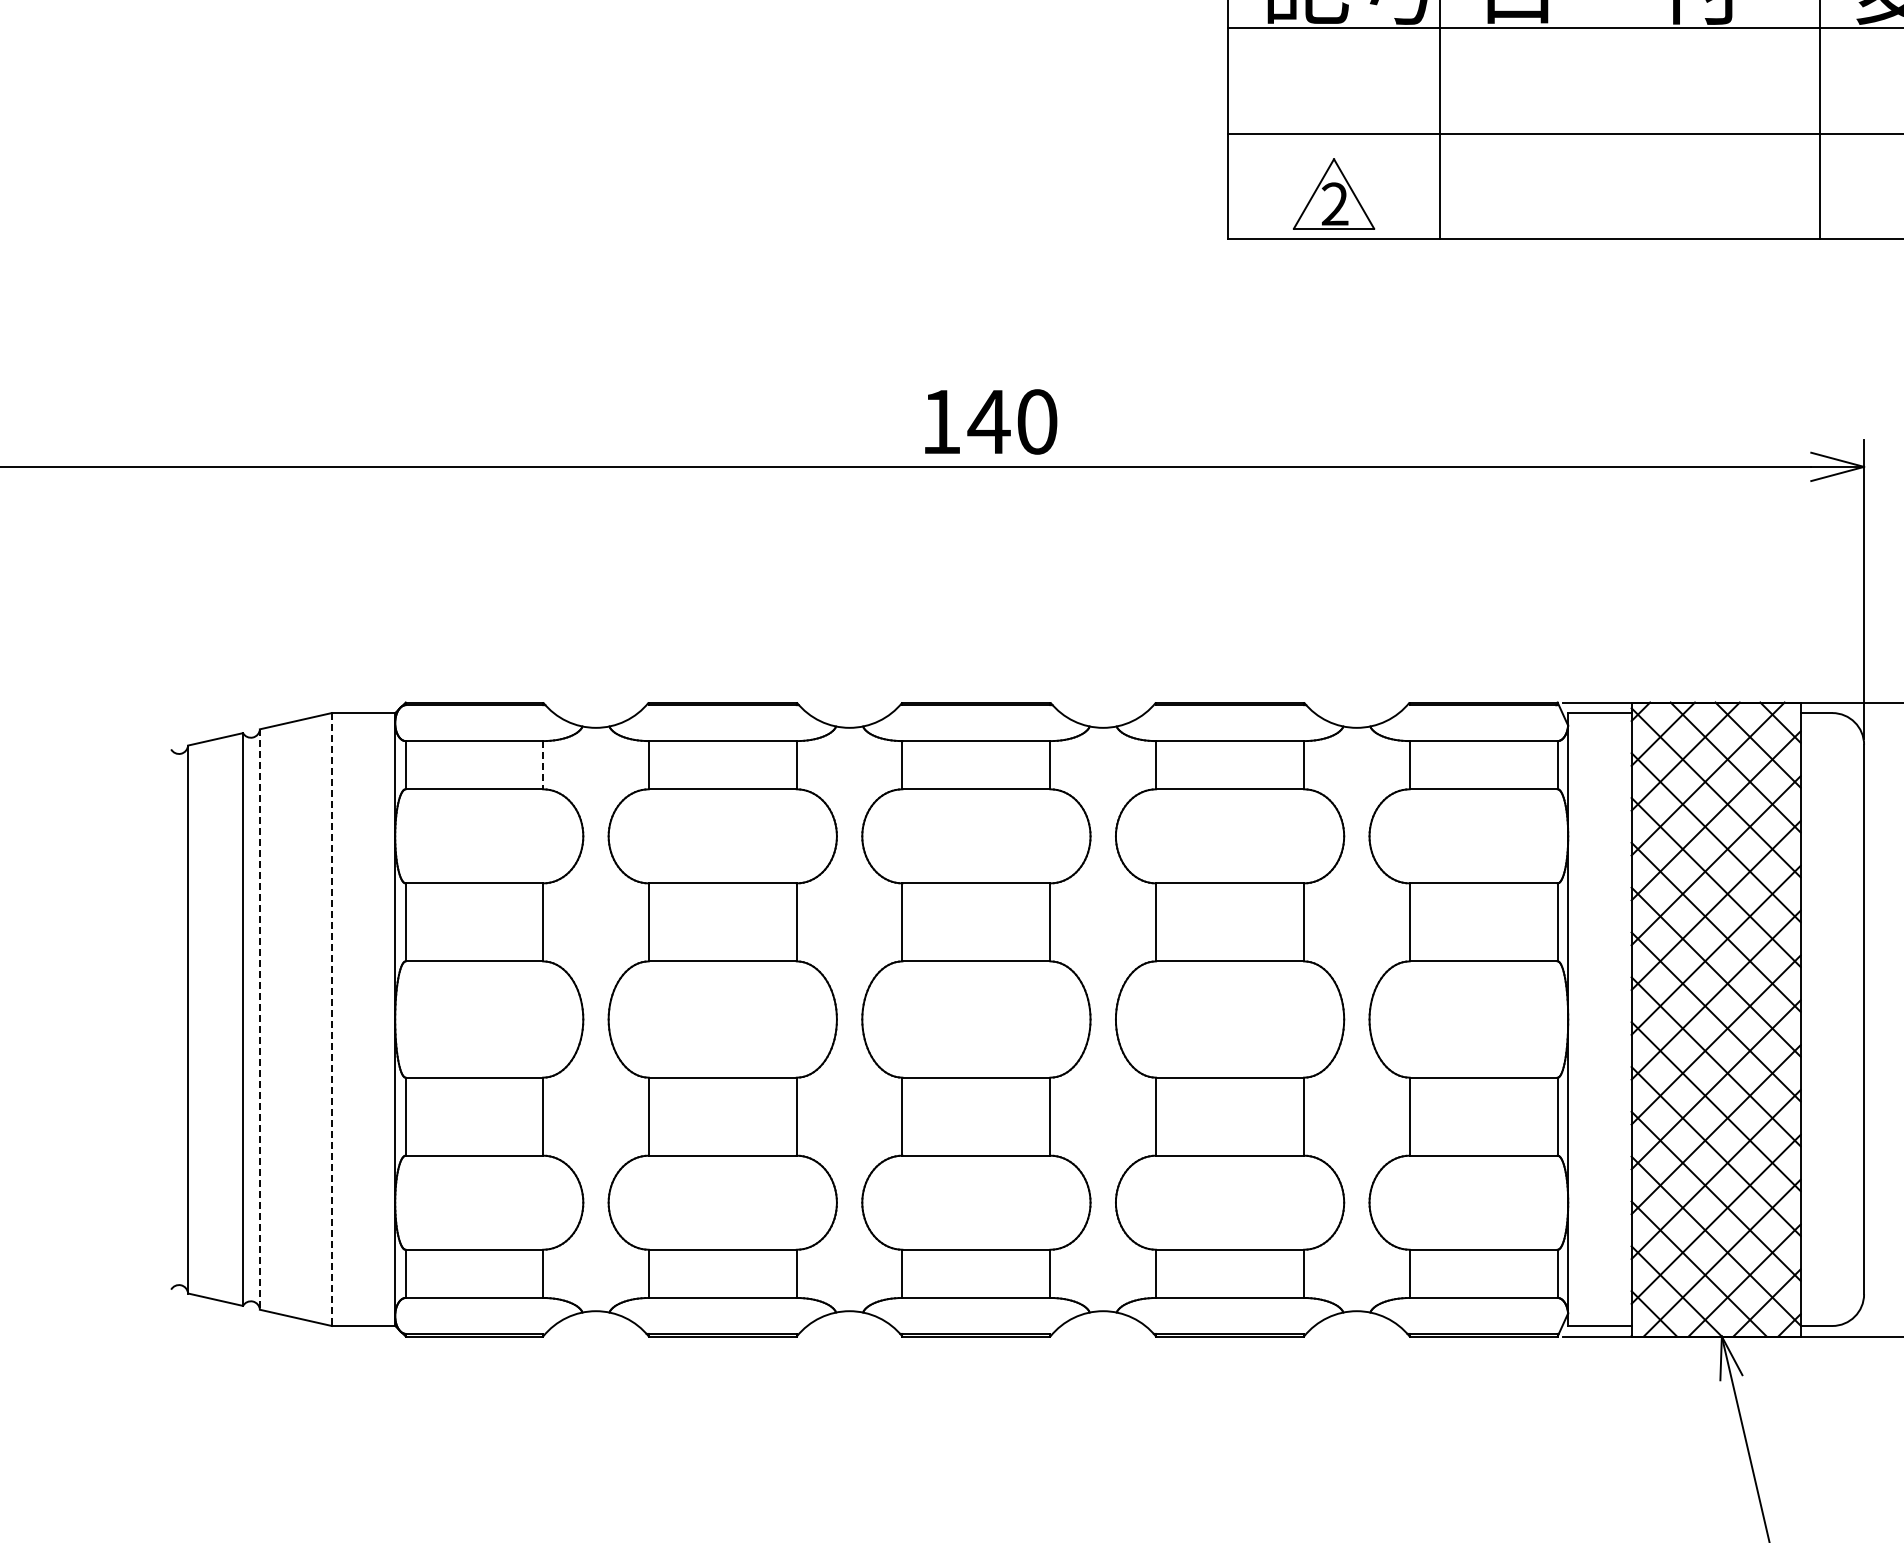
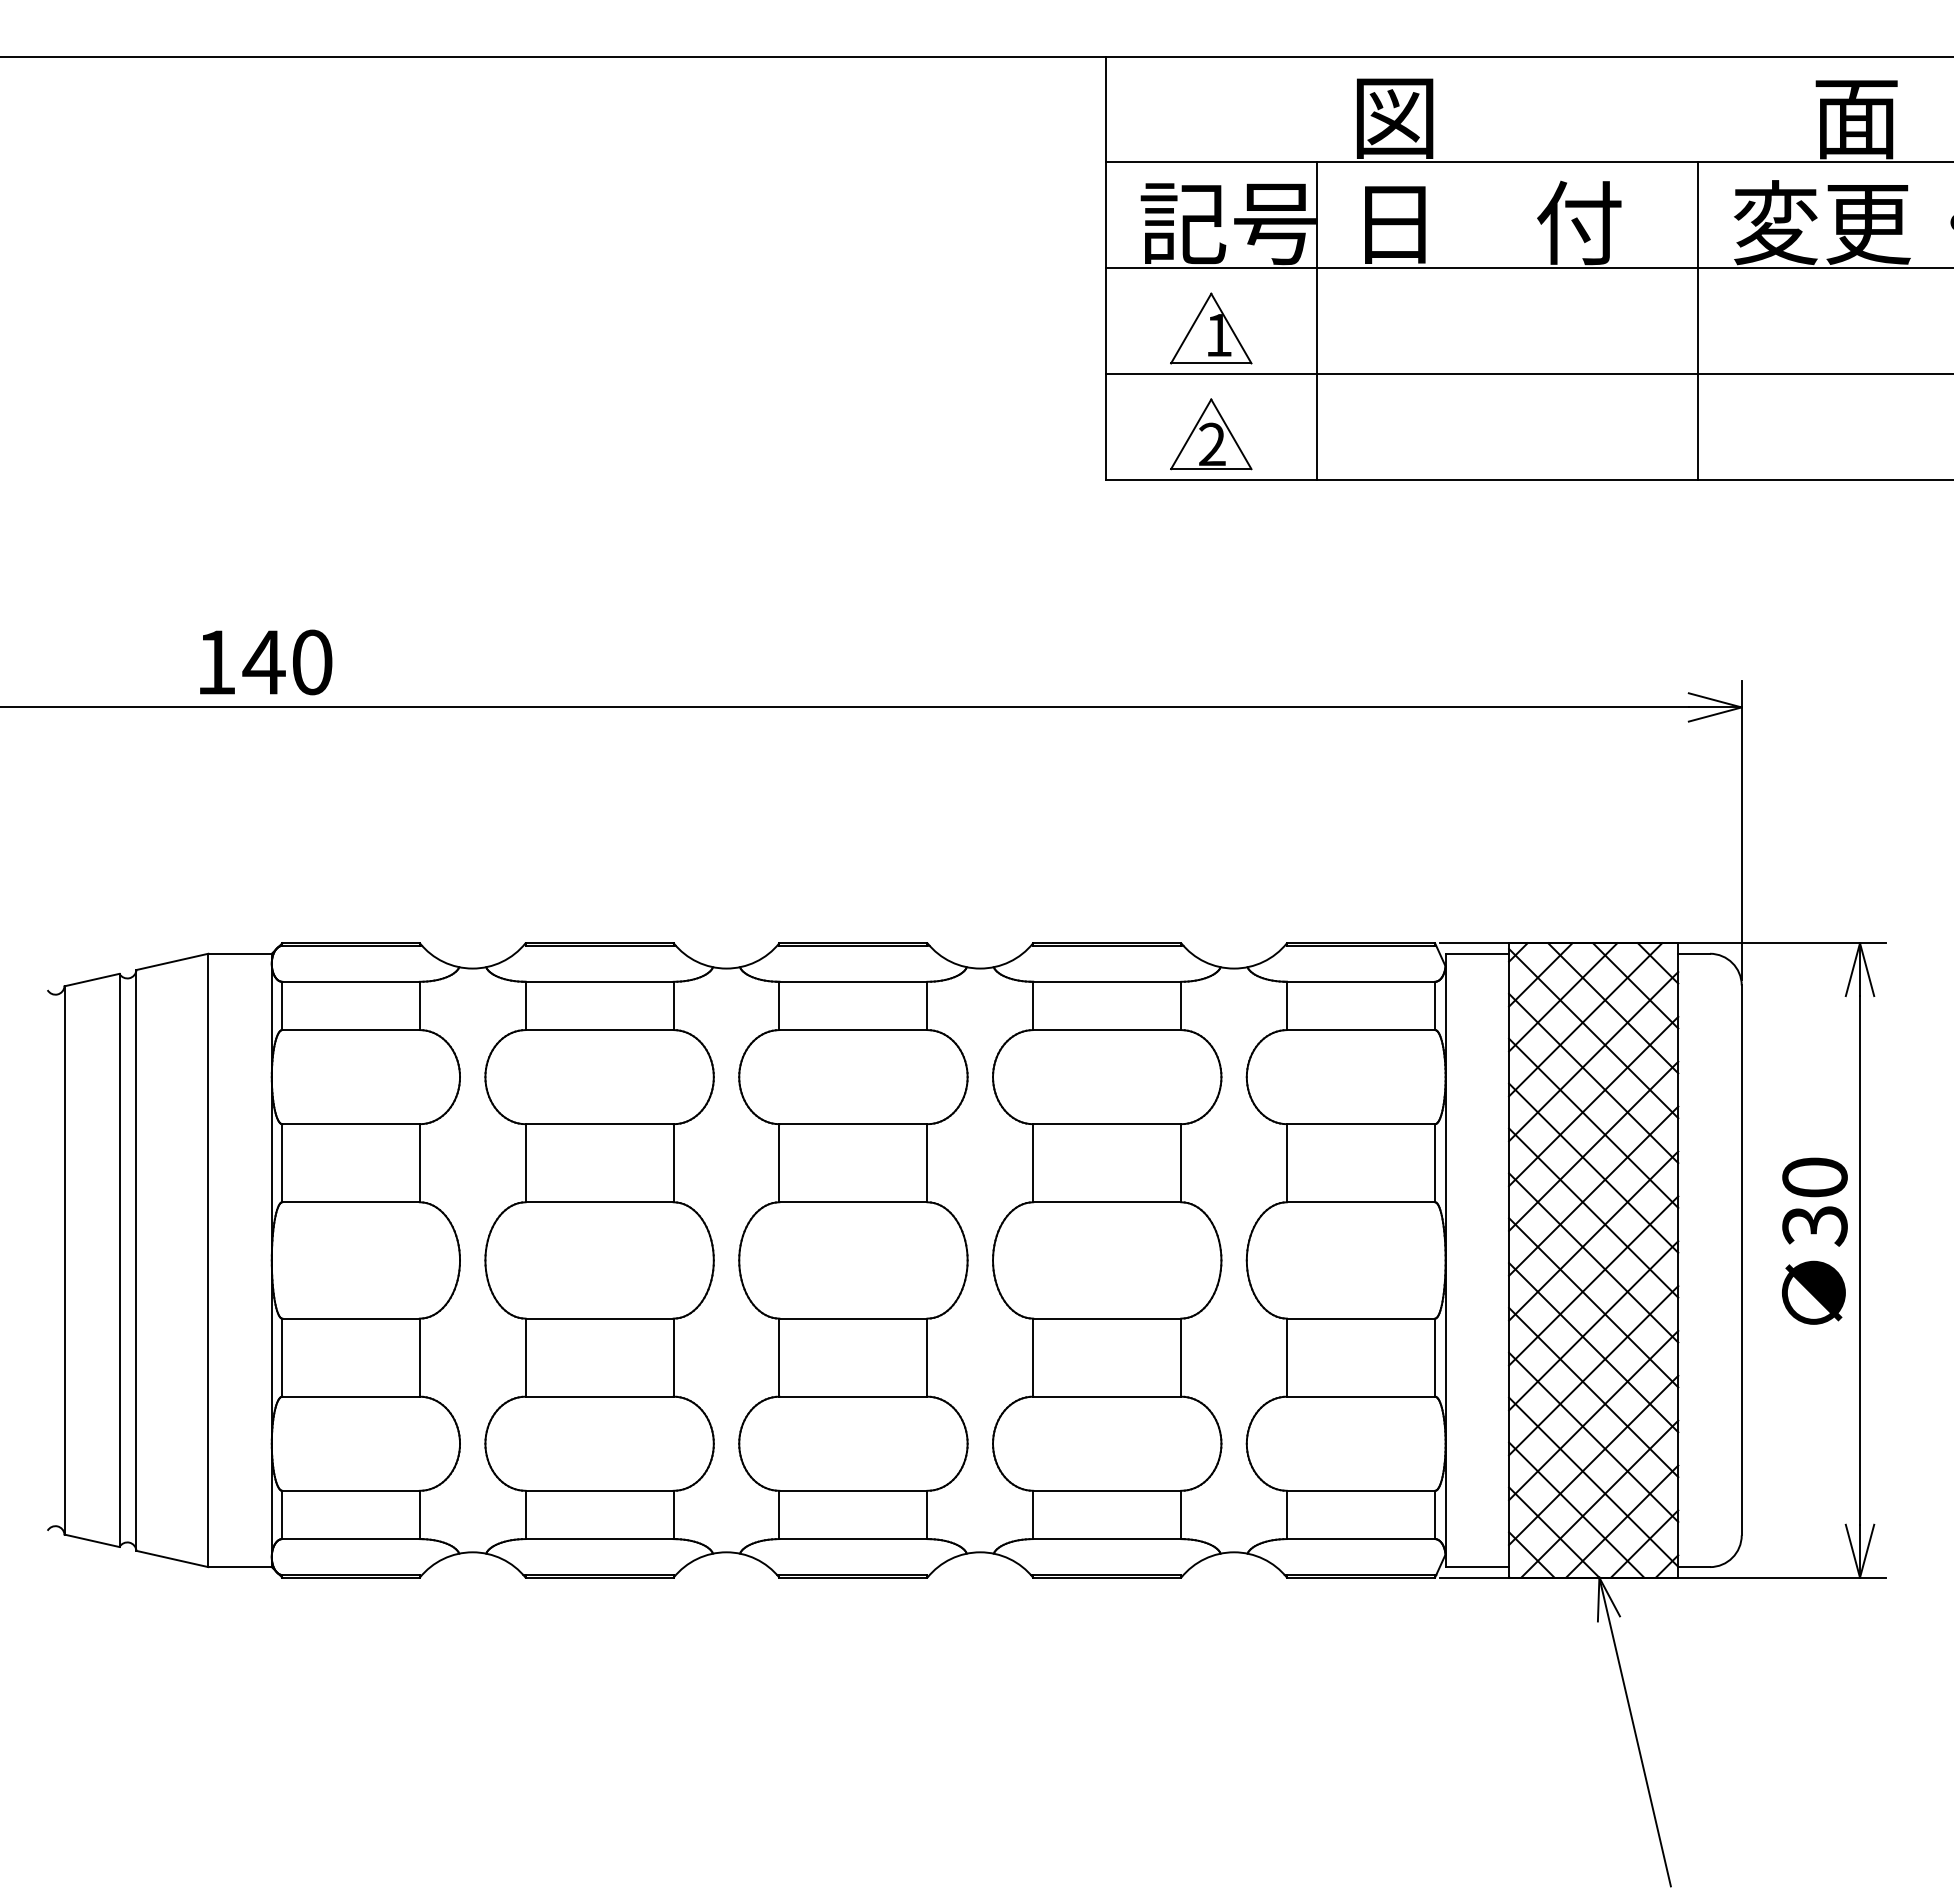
part: (1334, 88) -> (1211, 328), added
text: (991, 422) -> (266, 662), moved
line: (542, 765) -> (419, 1006), dashed -> solid
line: (259, 1019) -> (136, 1260), dashed -> solid
line: (331, 1019) -> (208, 1260), dashed -> solid

